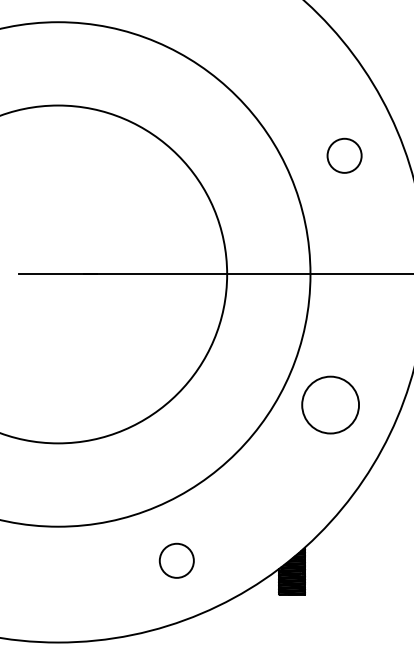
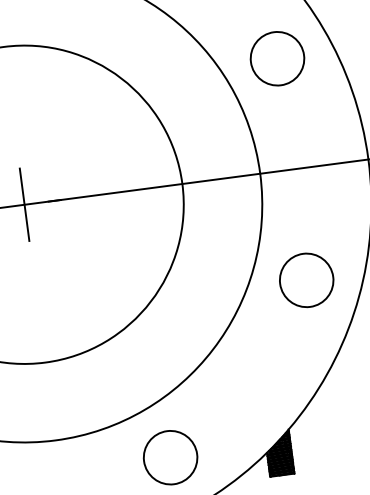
circle: (344, 155) -> (277, 58), size x1.67
line: (58, 274) -> (24, 204), added
circle: (330, 404) -> (306, 279), moved
circle: (176, 560) -> (170, 457), size x1.67

